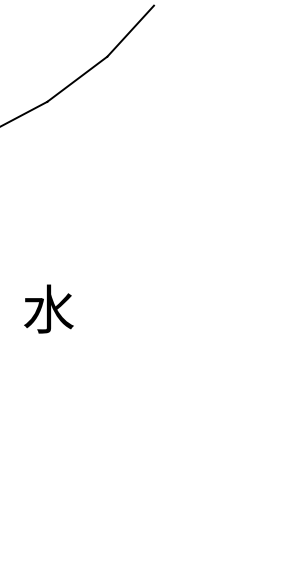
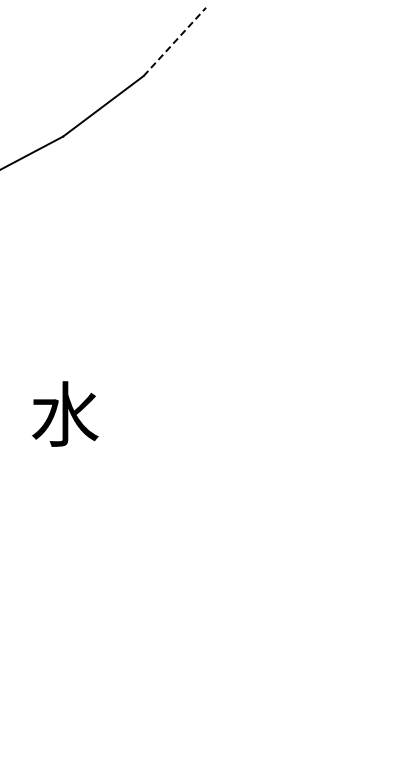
line: (131, 30) -> (175, 41), solid -> dashed

